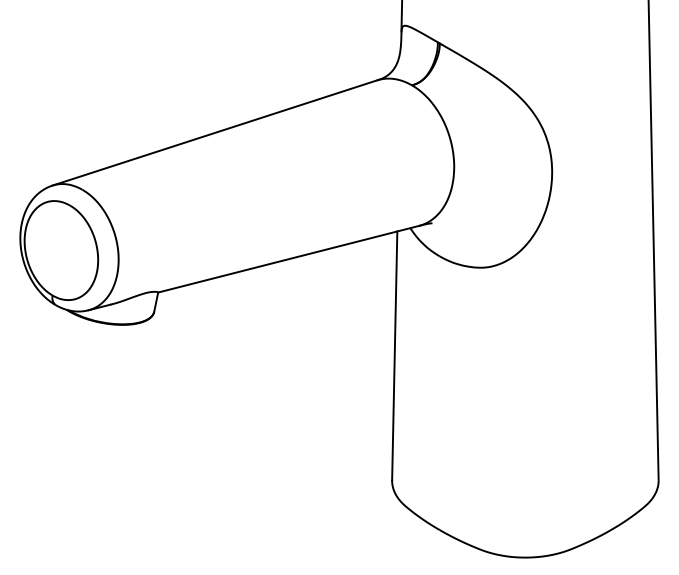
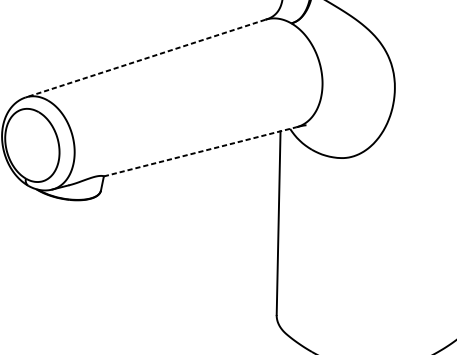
line: (214, 133) -> (145, 58), solid -> dashed
line: (288, 259) -> (200, 152), solid -> dashed

